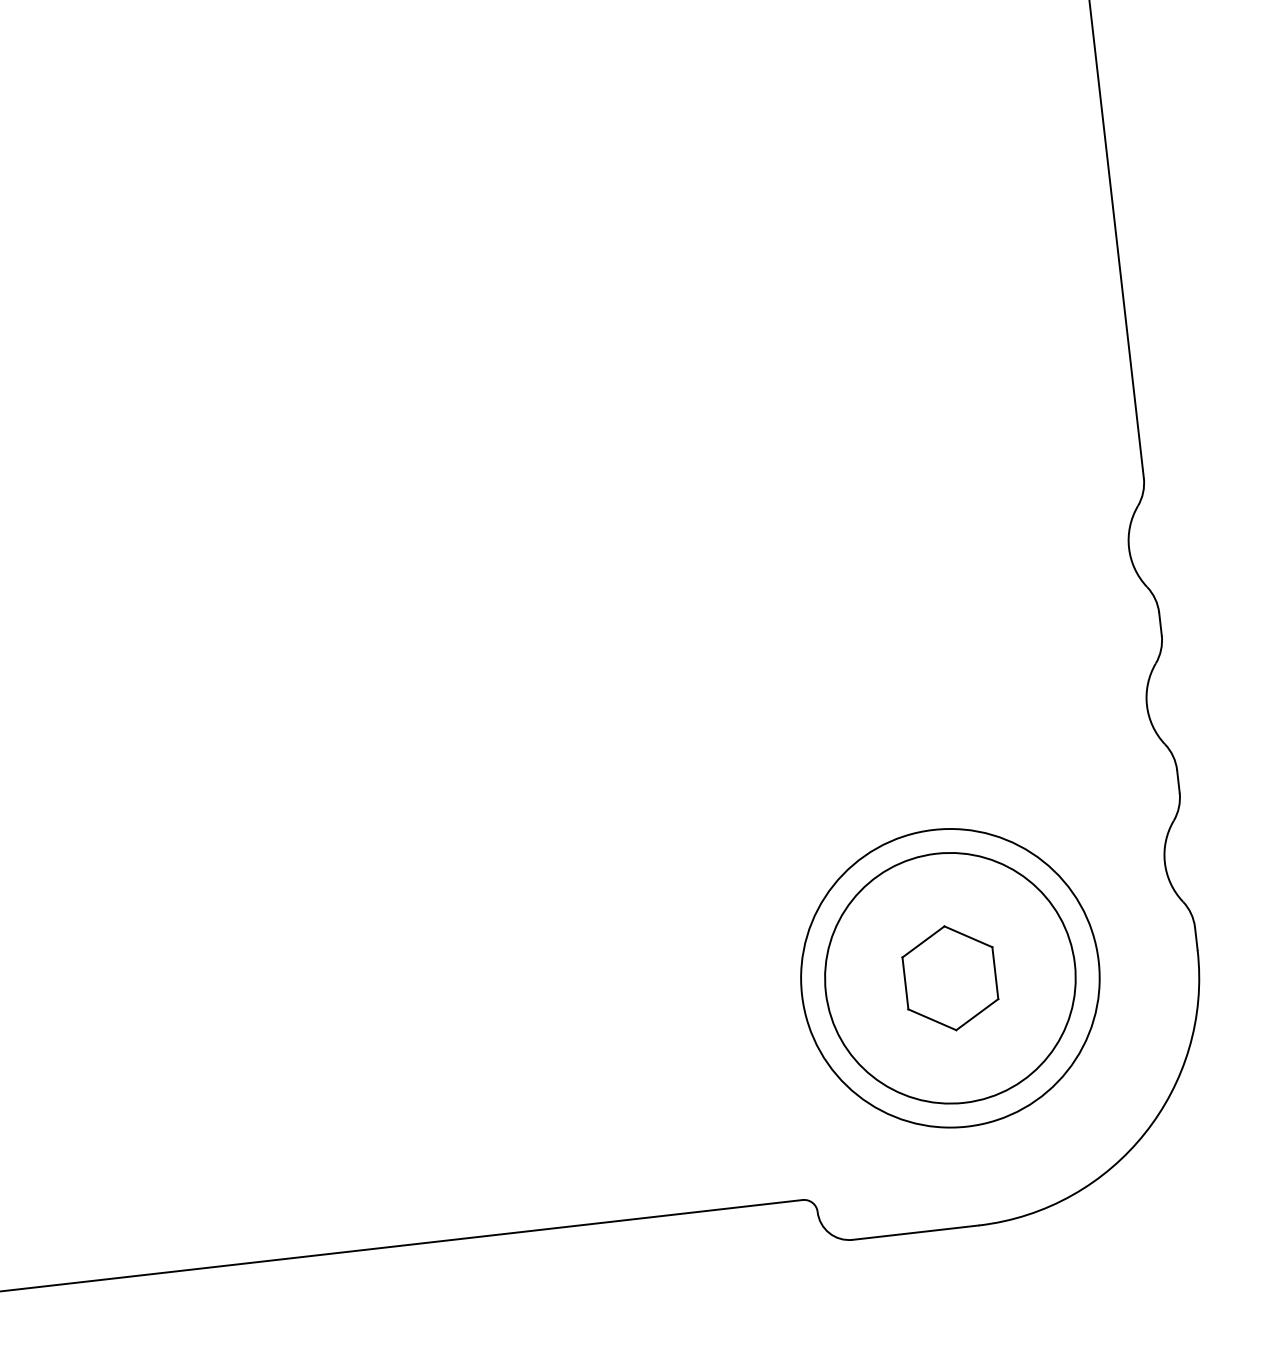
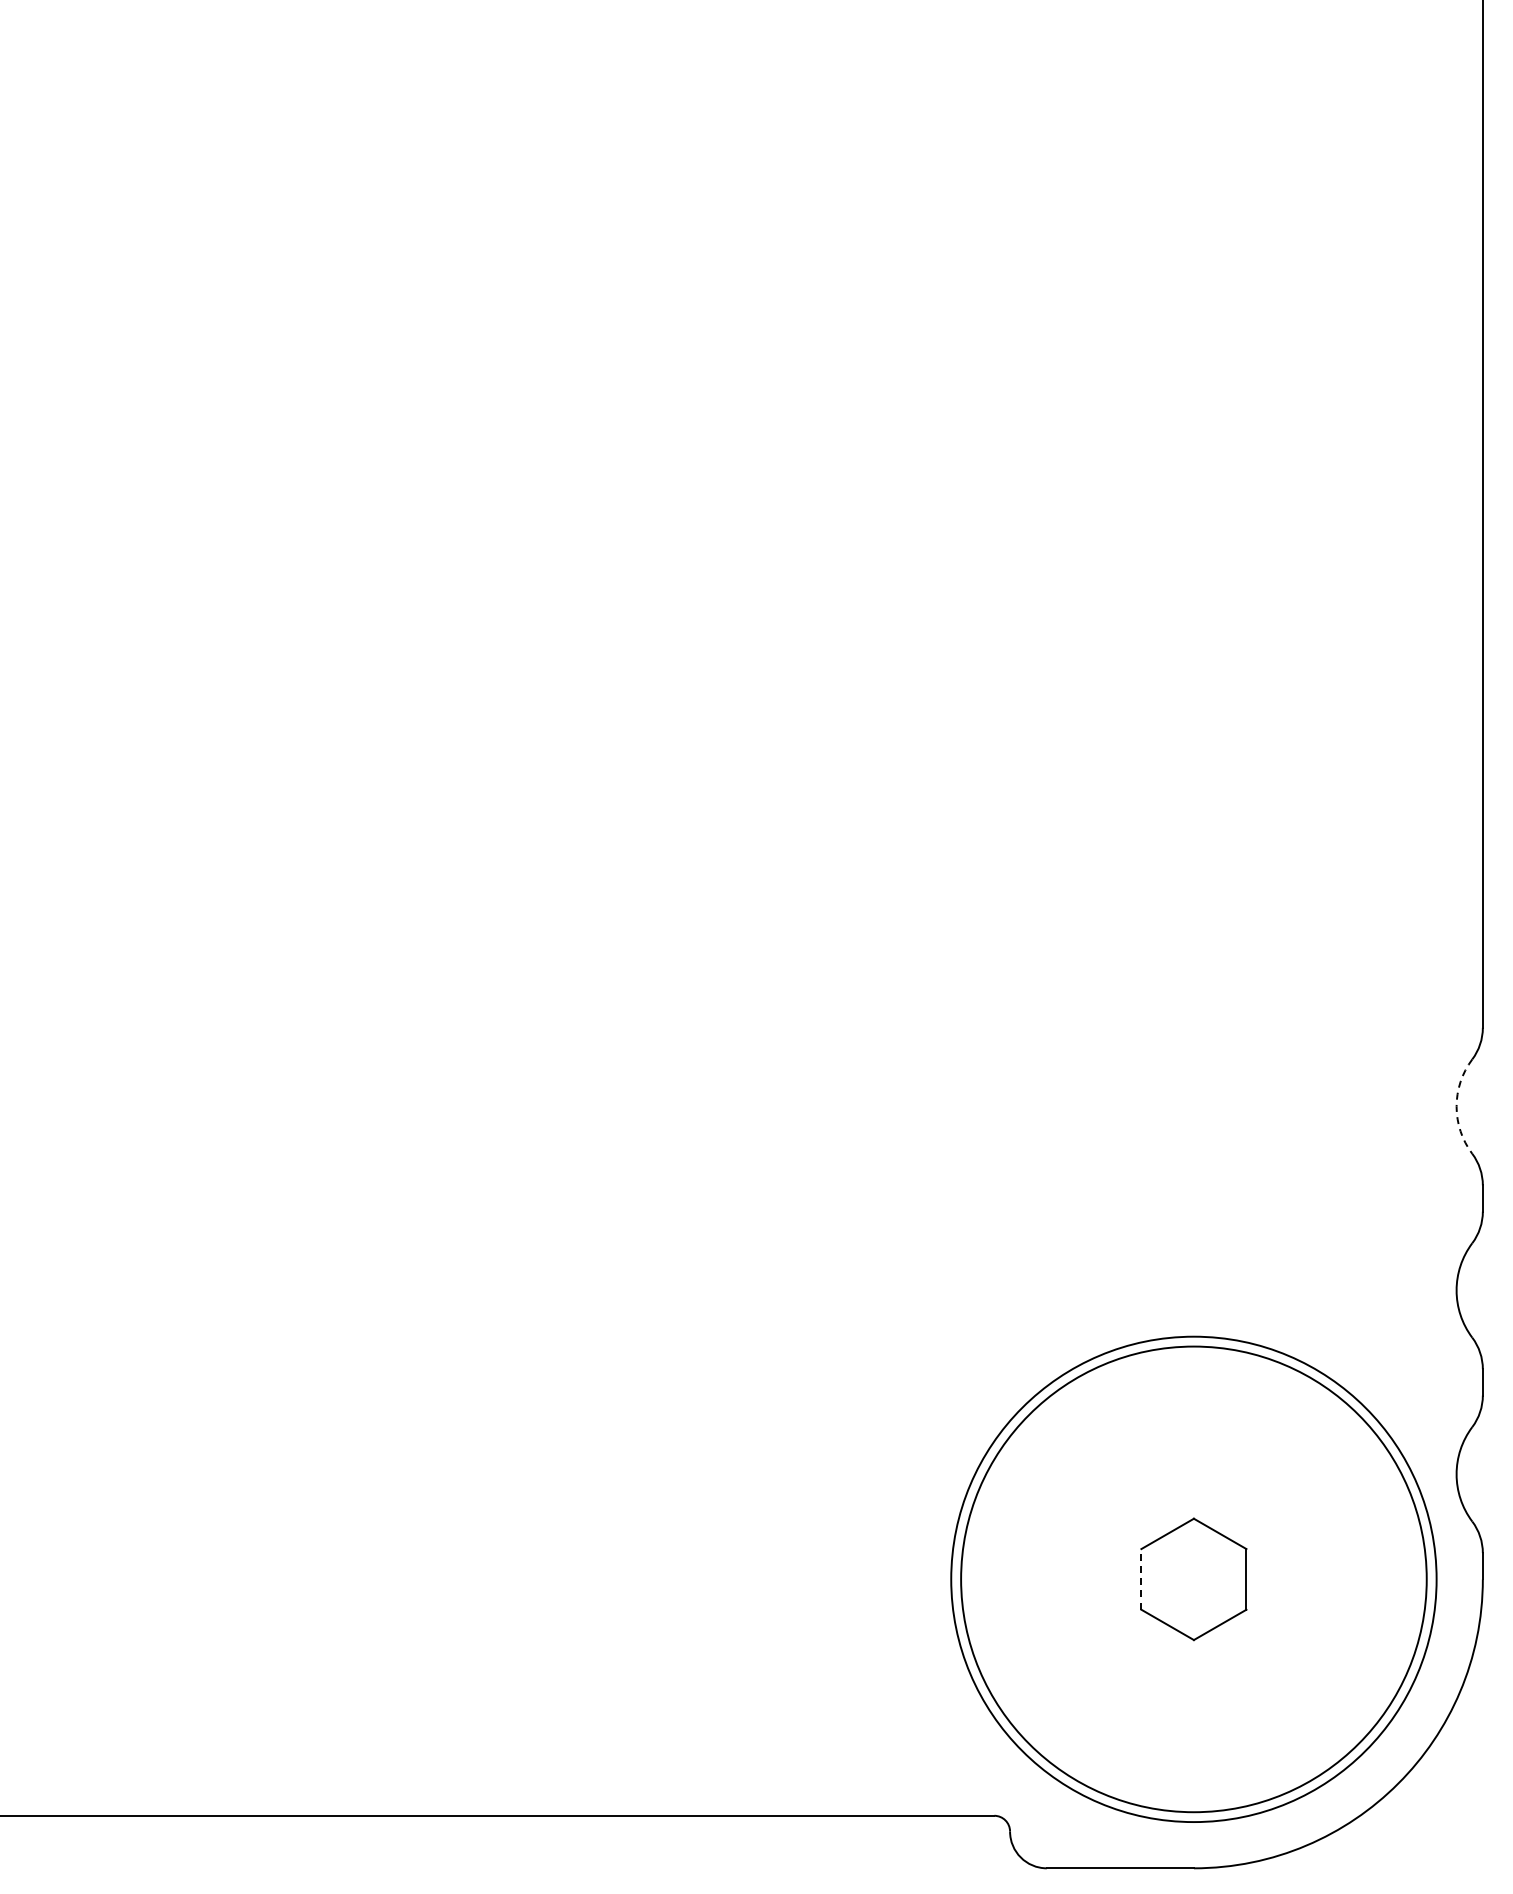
arc: (1128, 548) -> (1456, 1106), solid -> dashed
circle: (949, 977) -> (1193, 1578), size x1.6
circle: (950, 978) -> (1193, 1579), size x1.4
line: (905, 982) -> (1141, 1578), solid -> dashed

